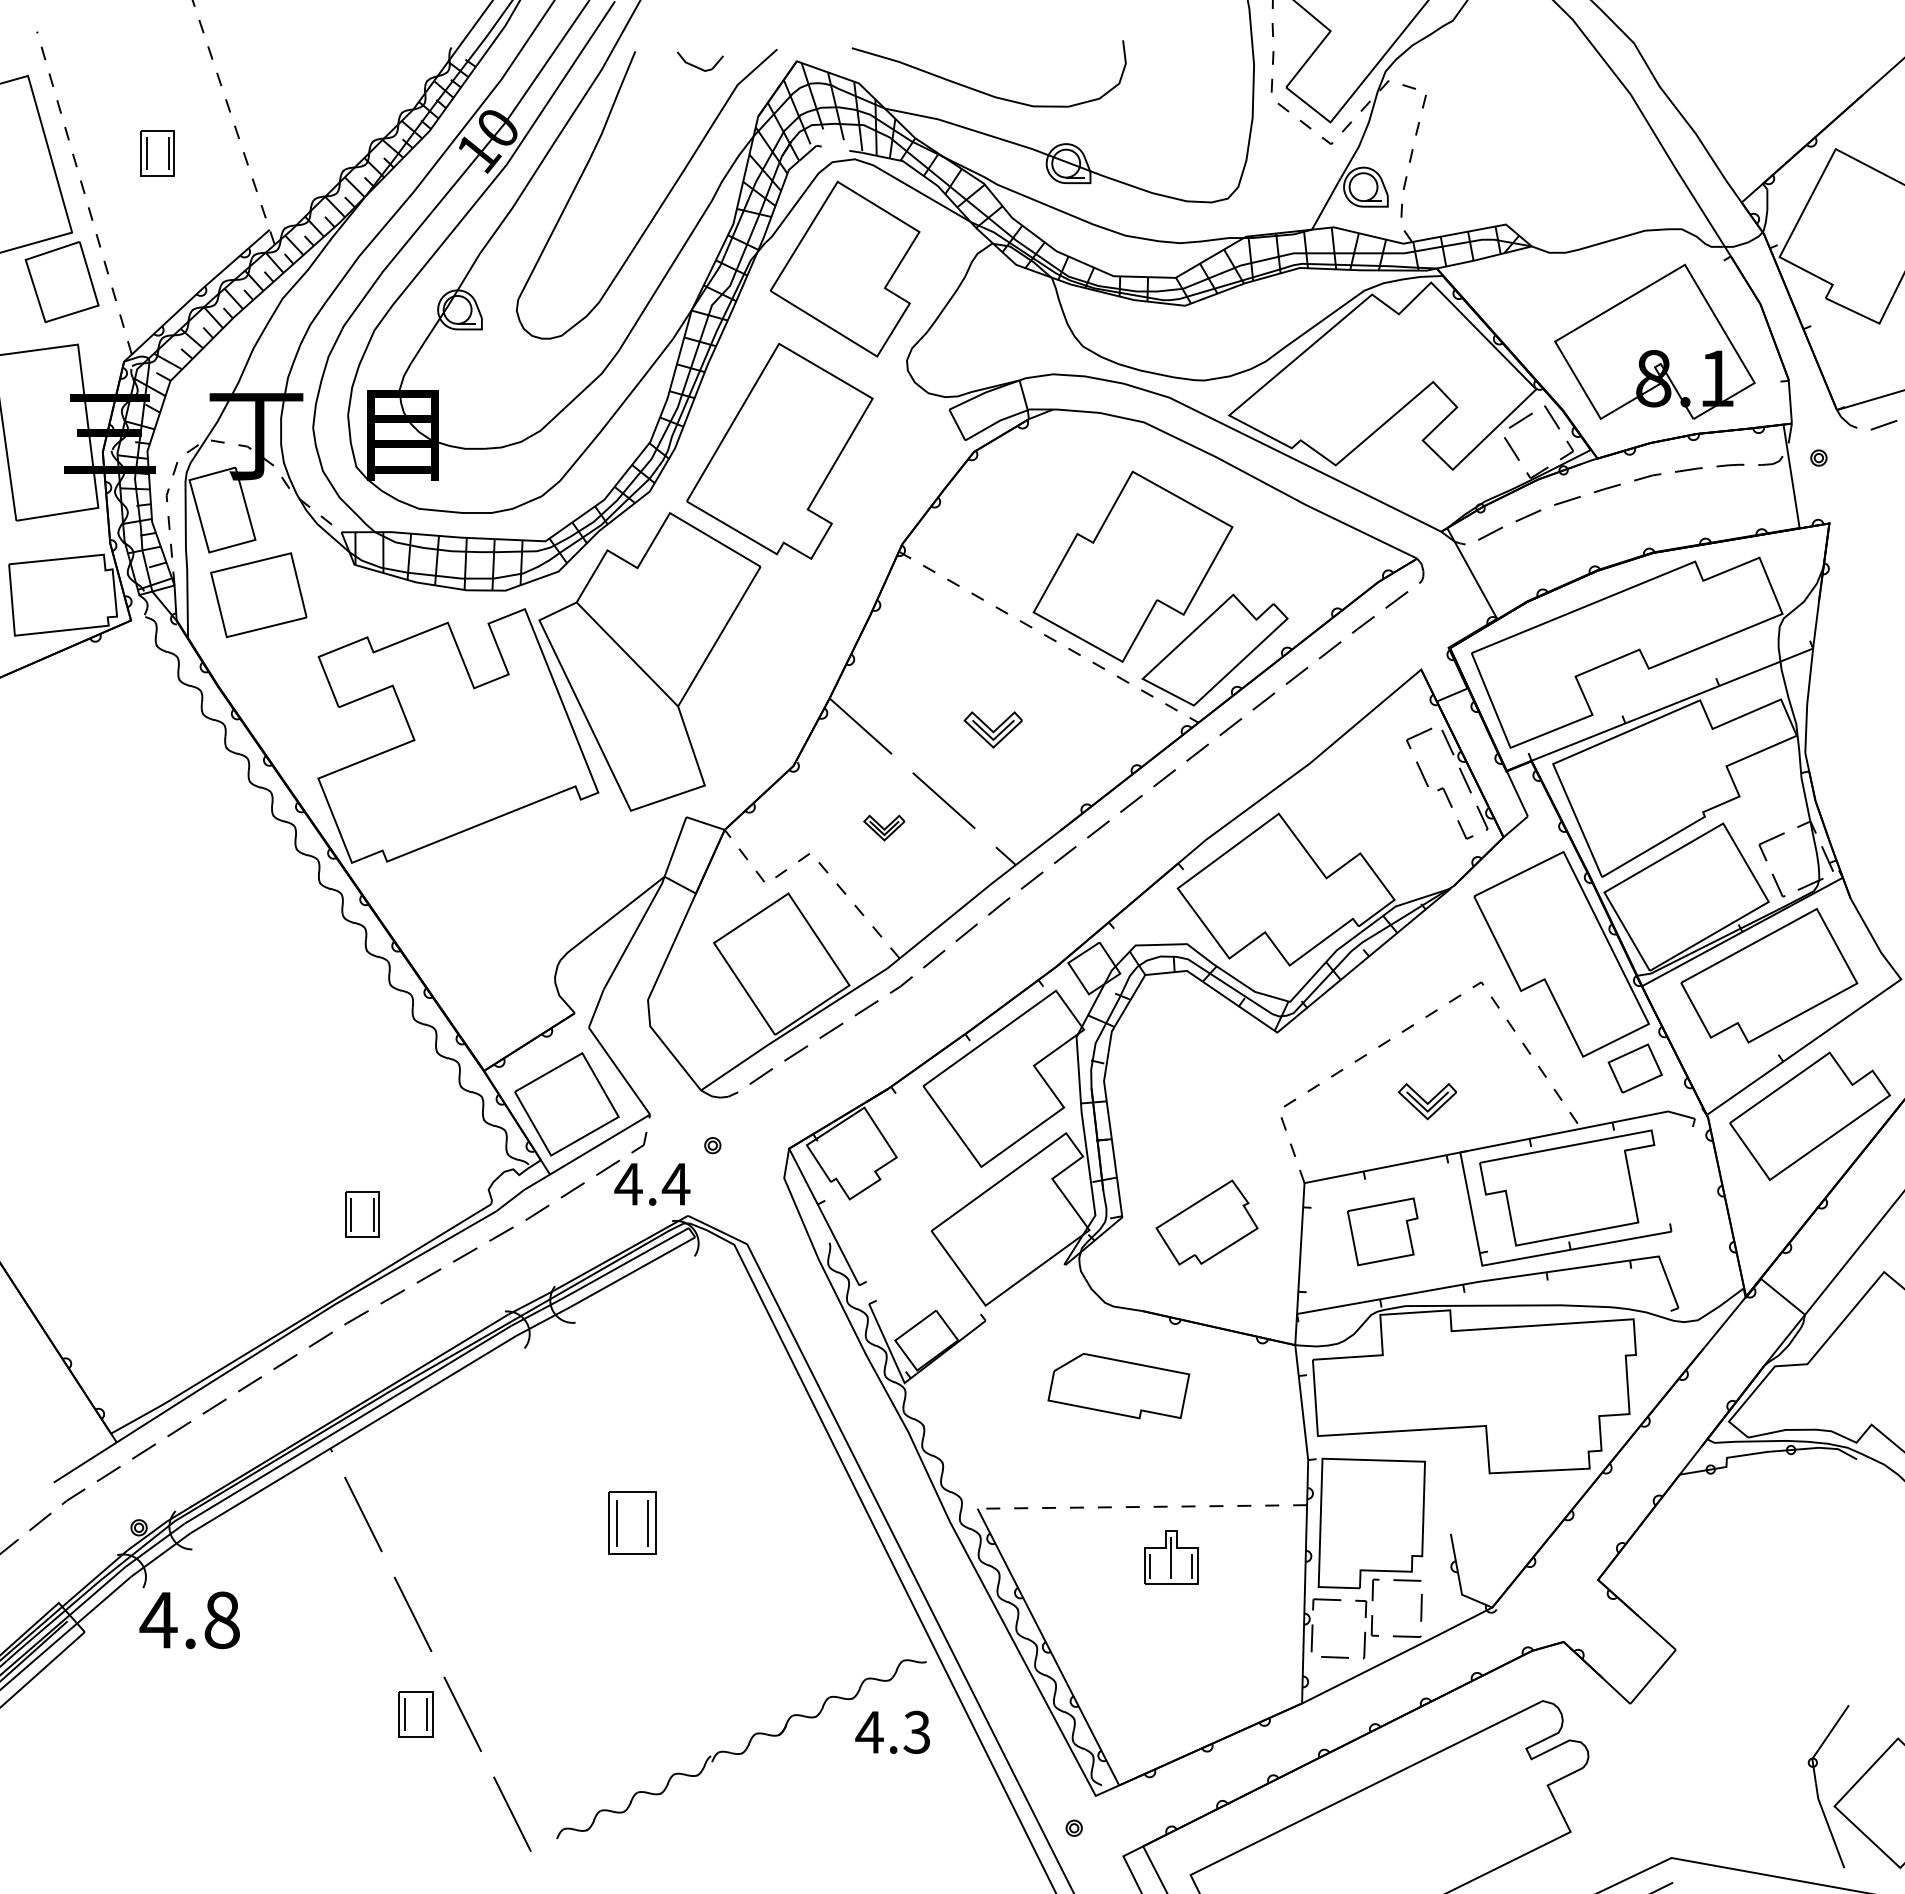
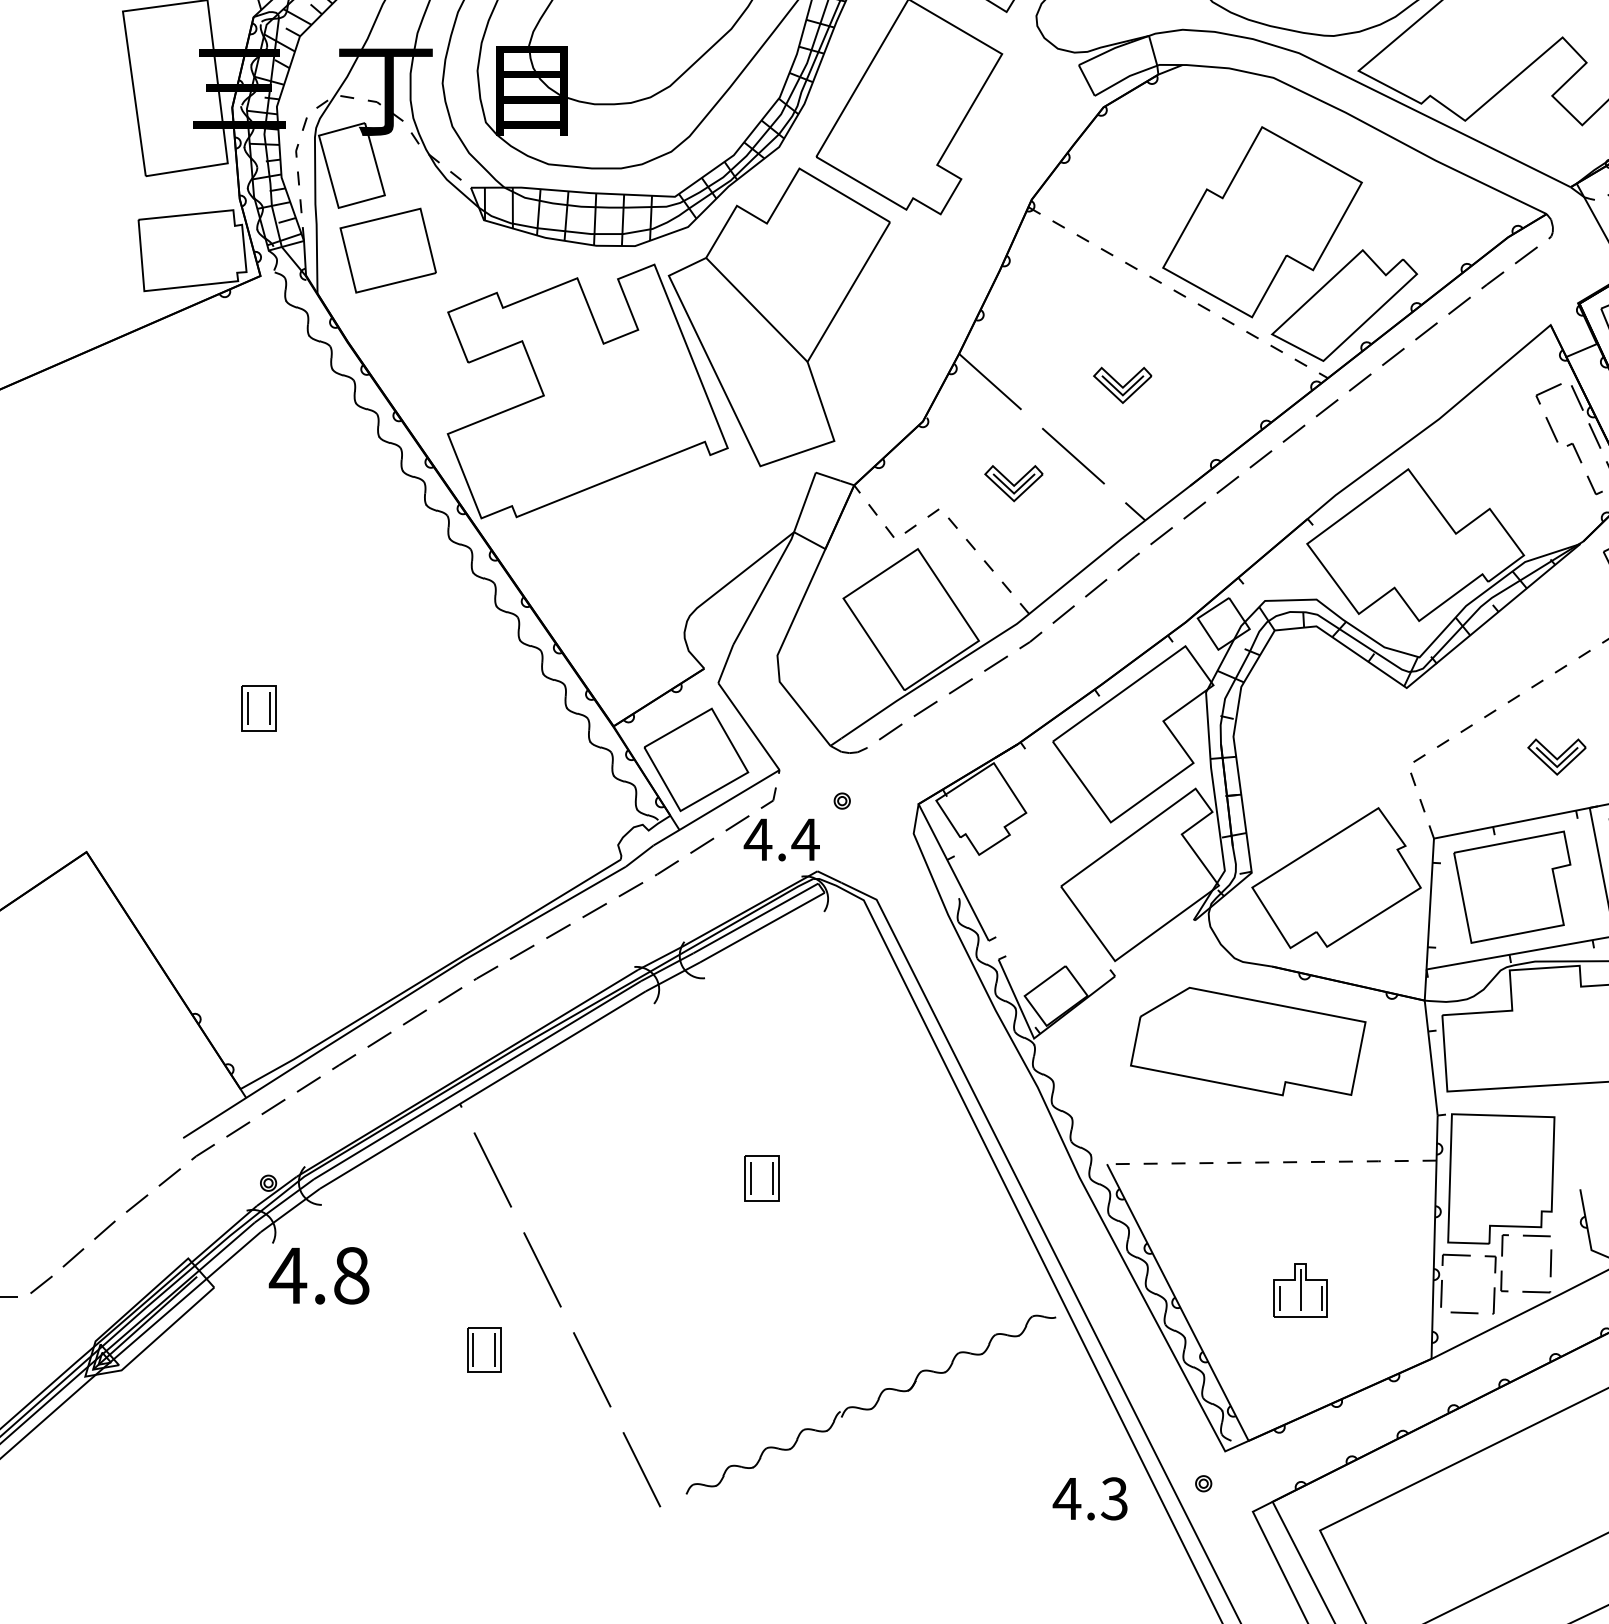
part: (883, 827) -> (1012, 482), size x1.43
part: (362, 1214) -> (258, 707), moved
part: (1206, 1222) -> (1335, 877), size x1.67
part: (1382, 1231) -> (1511, 886), size x1.67
part: (1118, 1385) -> (1247, 1040), size x1.67
part: (632, 1523) -> (761, 1178), size x0.71
part: (1171, 1557) -> (1300, 1289), moved
part: (415, 1714) -> (483, 1349), moved
text: (892, 1731) -> (1089, 1497), moved

